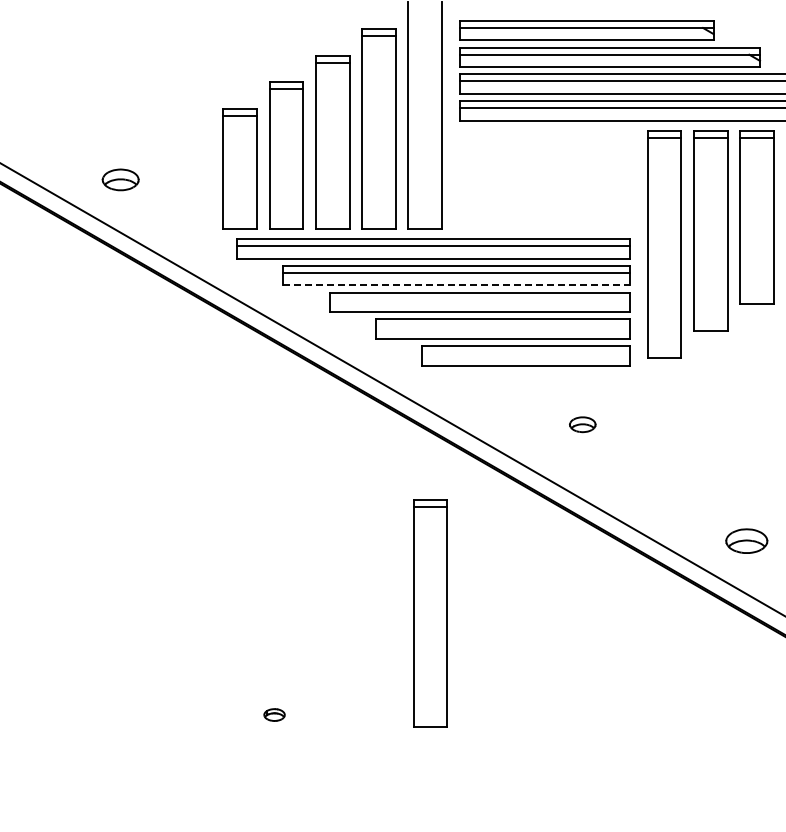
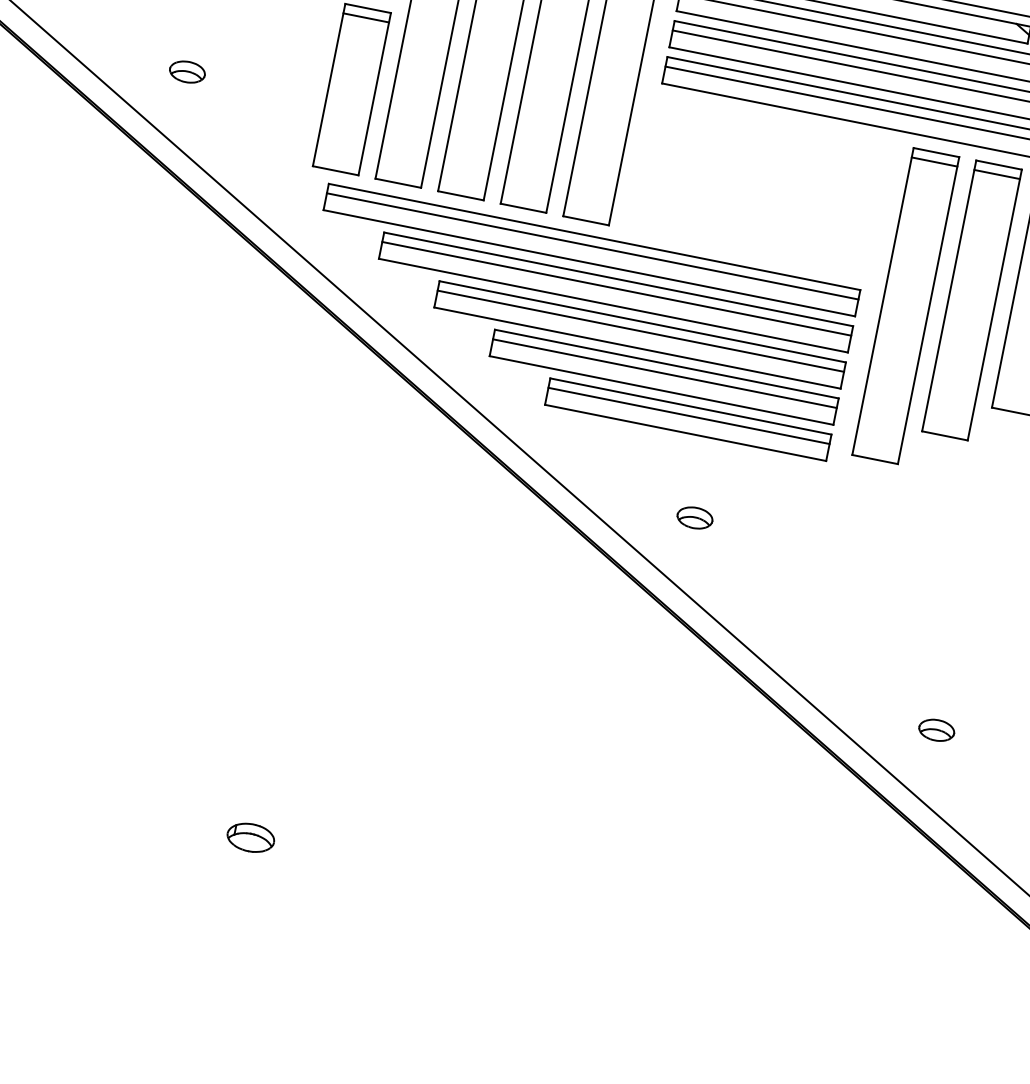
part: (120, 179) -> (187, 71), size x0.71
line: (457, 285) -> (614, 305), dashed -> solid
line: (479, 299) -> (640, 330), added
line: (502, 326) -> (664, 373), added
line: (525, 353) -> (688, 416), added
part: (582, 424) -> (694, 517), moved
part: (746, 541) -> (936, 730), size x0.62
part: (430, 613) -> (489, 742), removed
part: (274, 714) -> (250, 837), size x1.67

